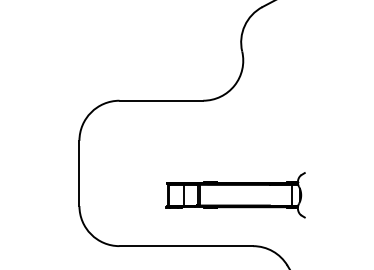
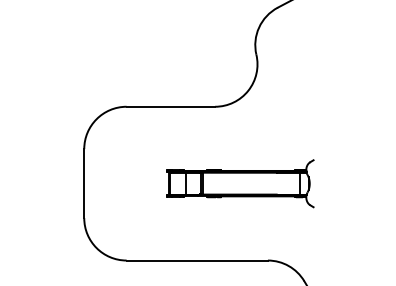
part: (235, 195) -> (240, 183), moved

